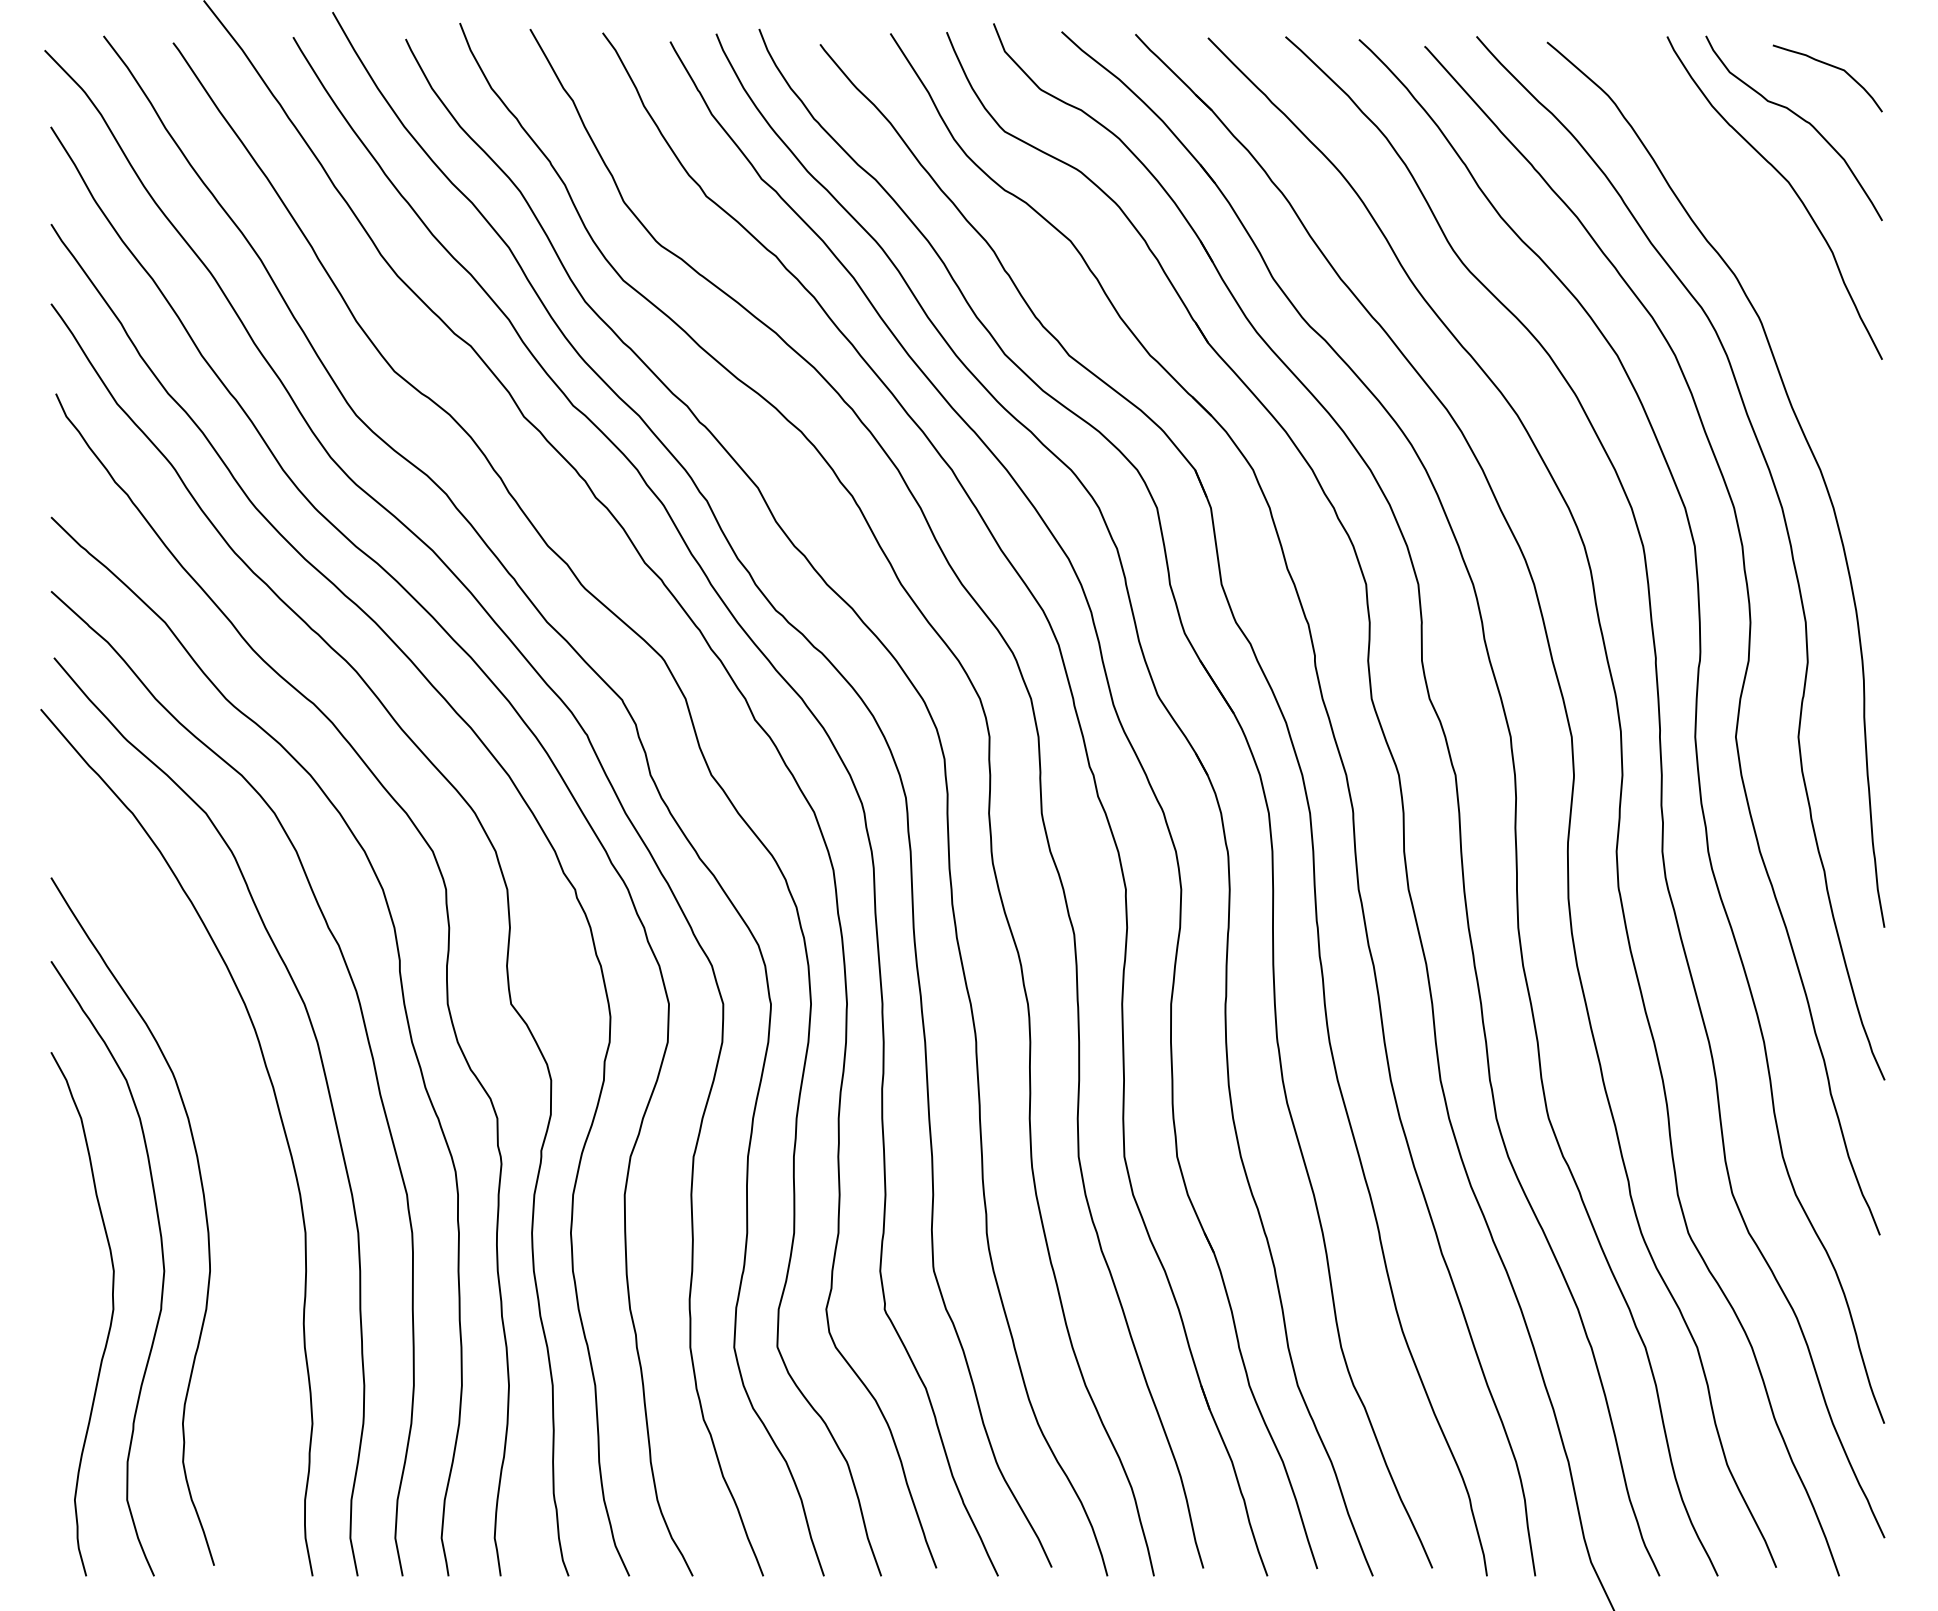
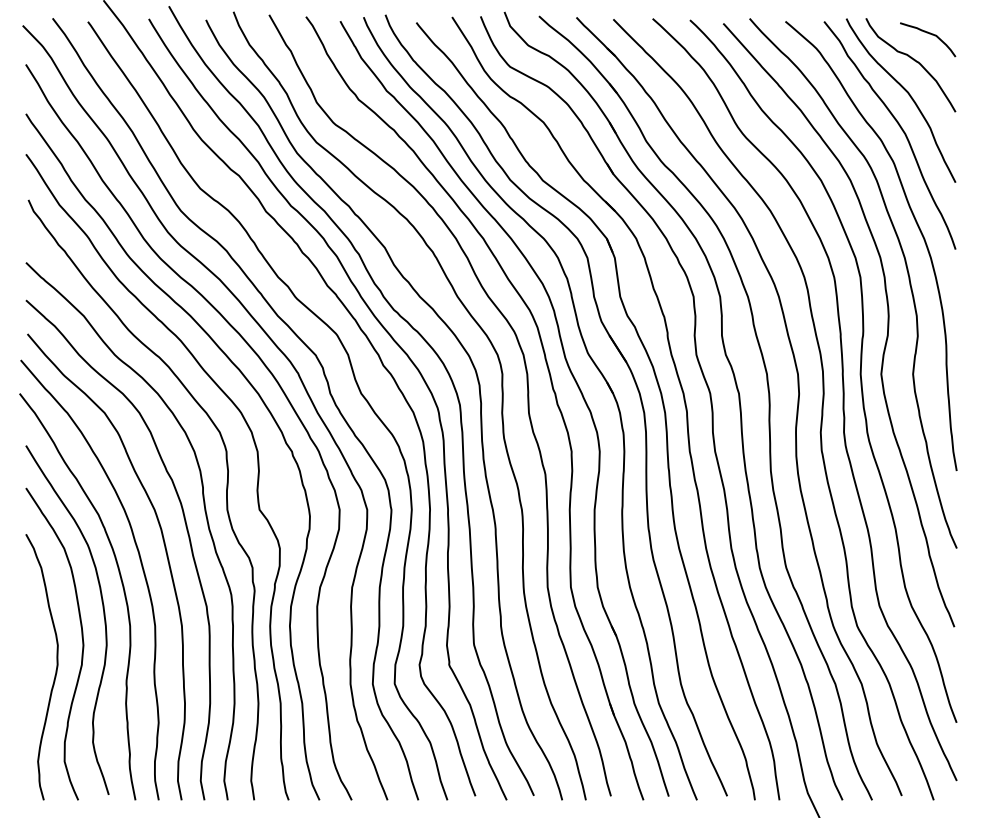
curve: (1771, 251) -> (899, 127), added
curve: (239, 1151) -> (121, 584), added

